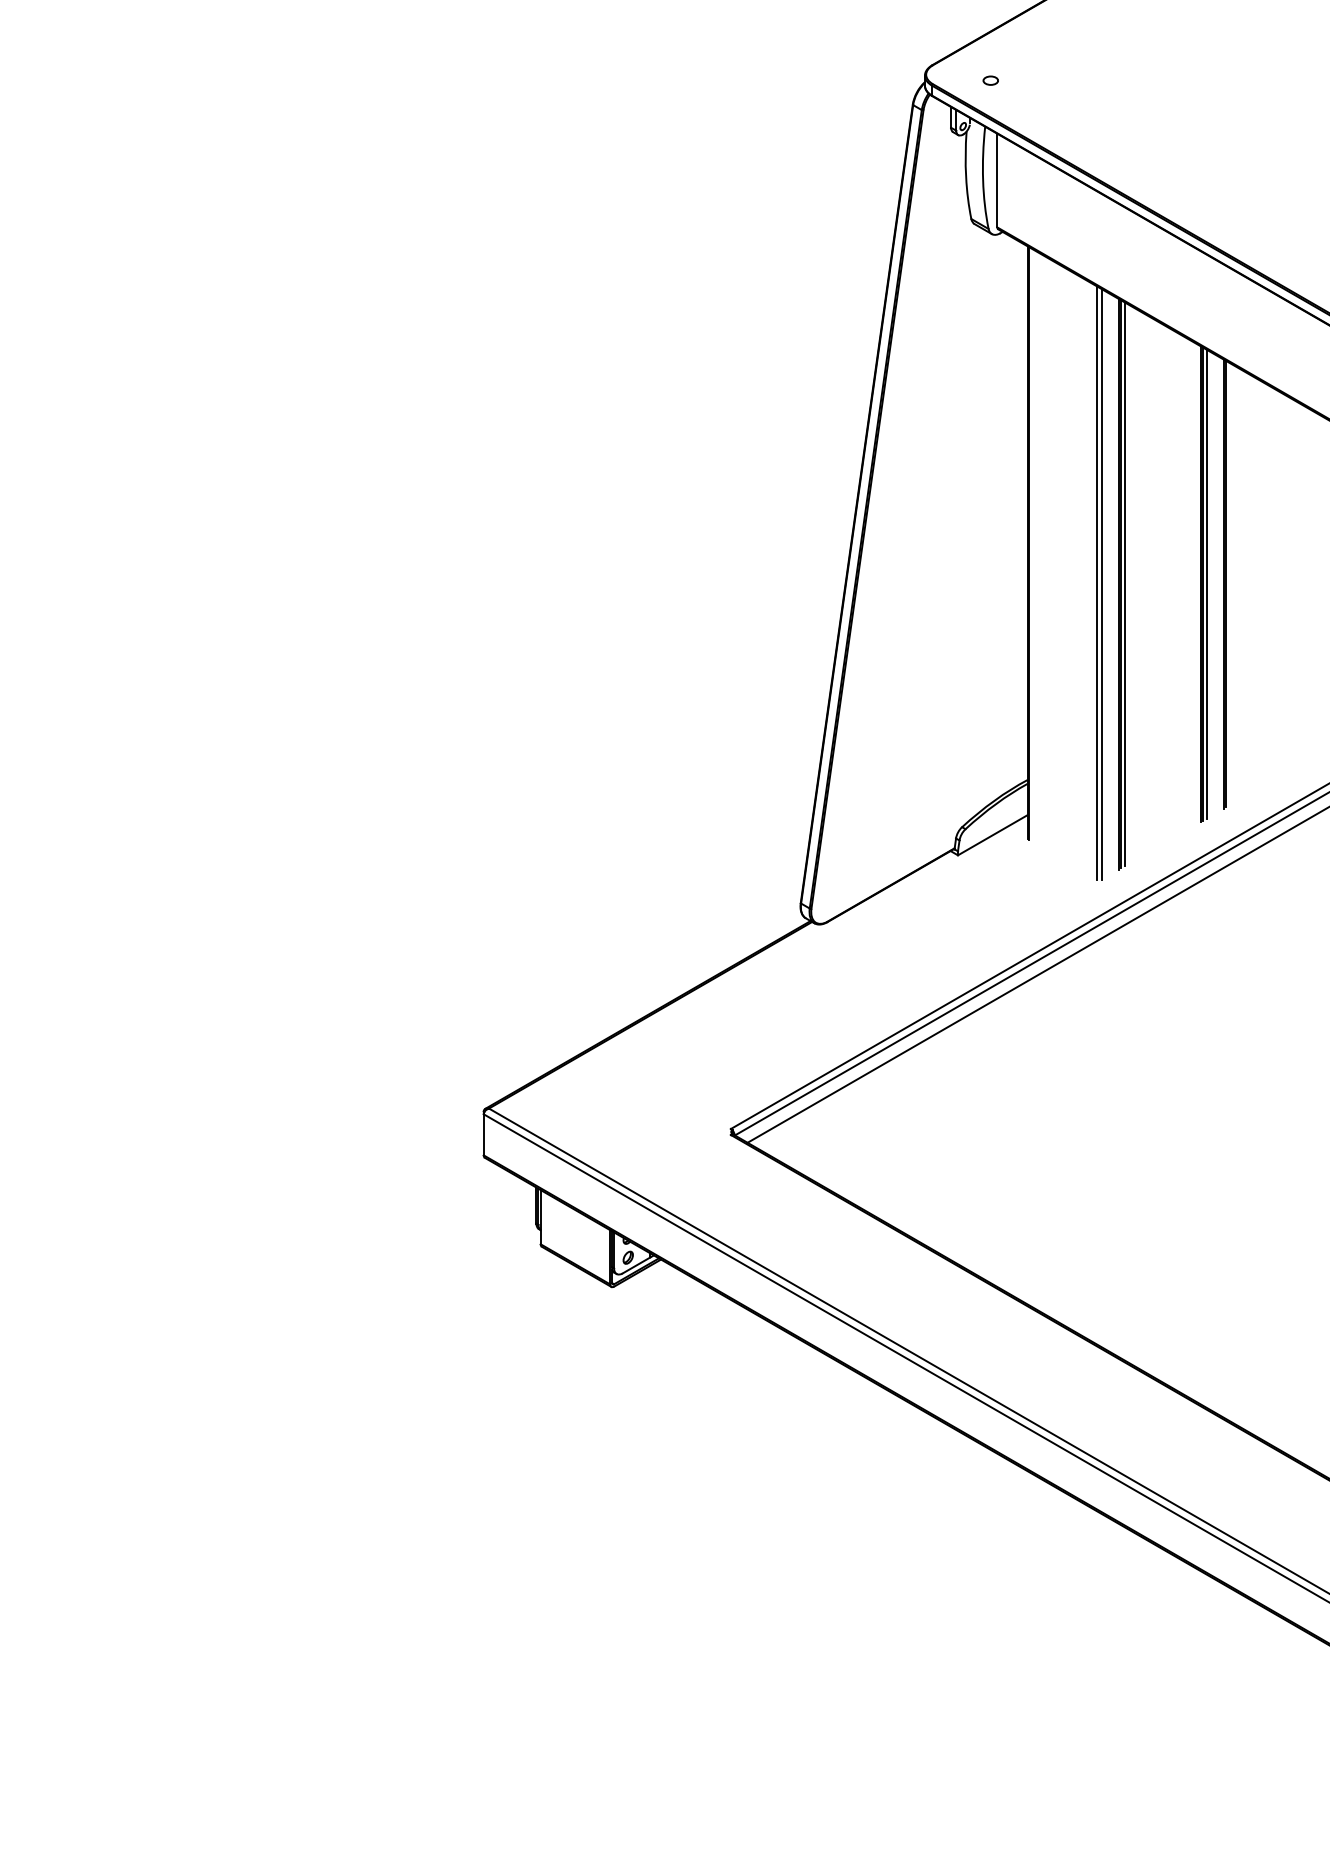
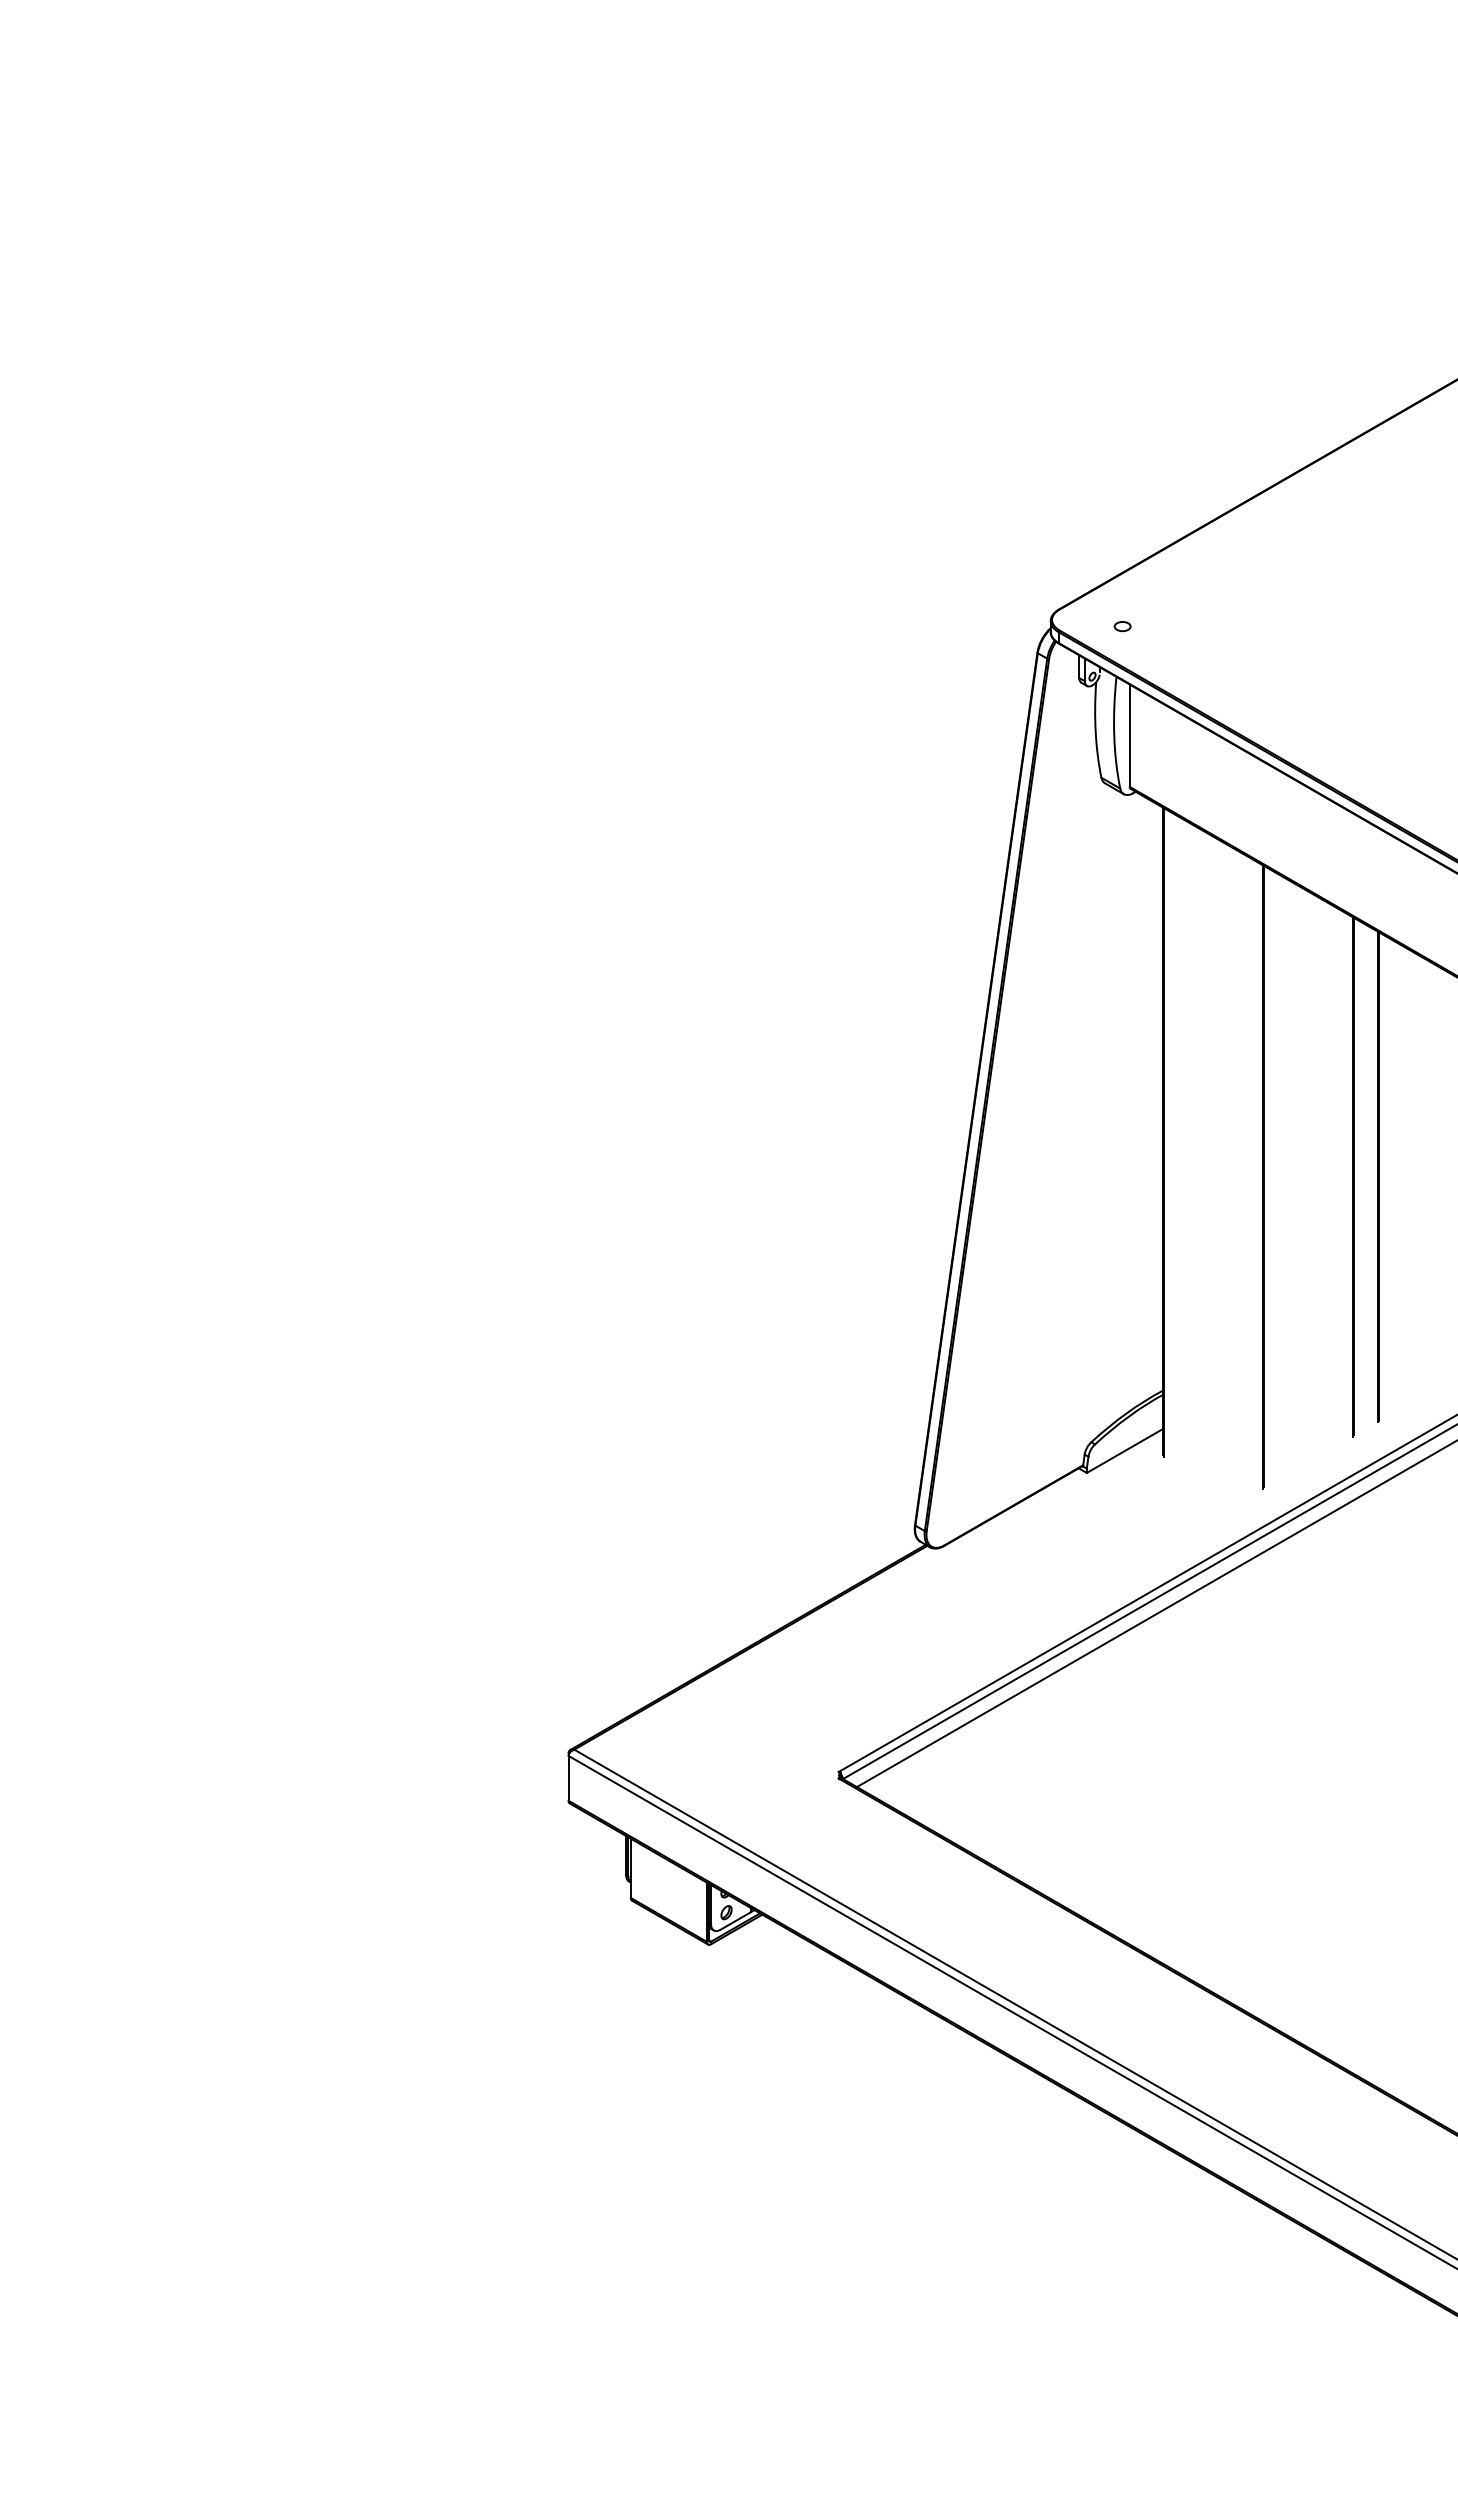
line: (1096, 583) -> (1238, 1175), removed
line: (1102, 583) -> (1244, 1176), removed
line: (1125, 583) -> (1269, 1176), removed
line: (1207, 583) -> (1359, 1176), removed

